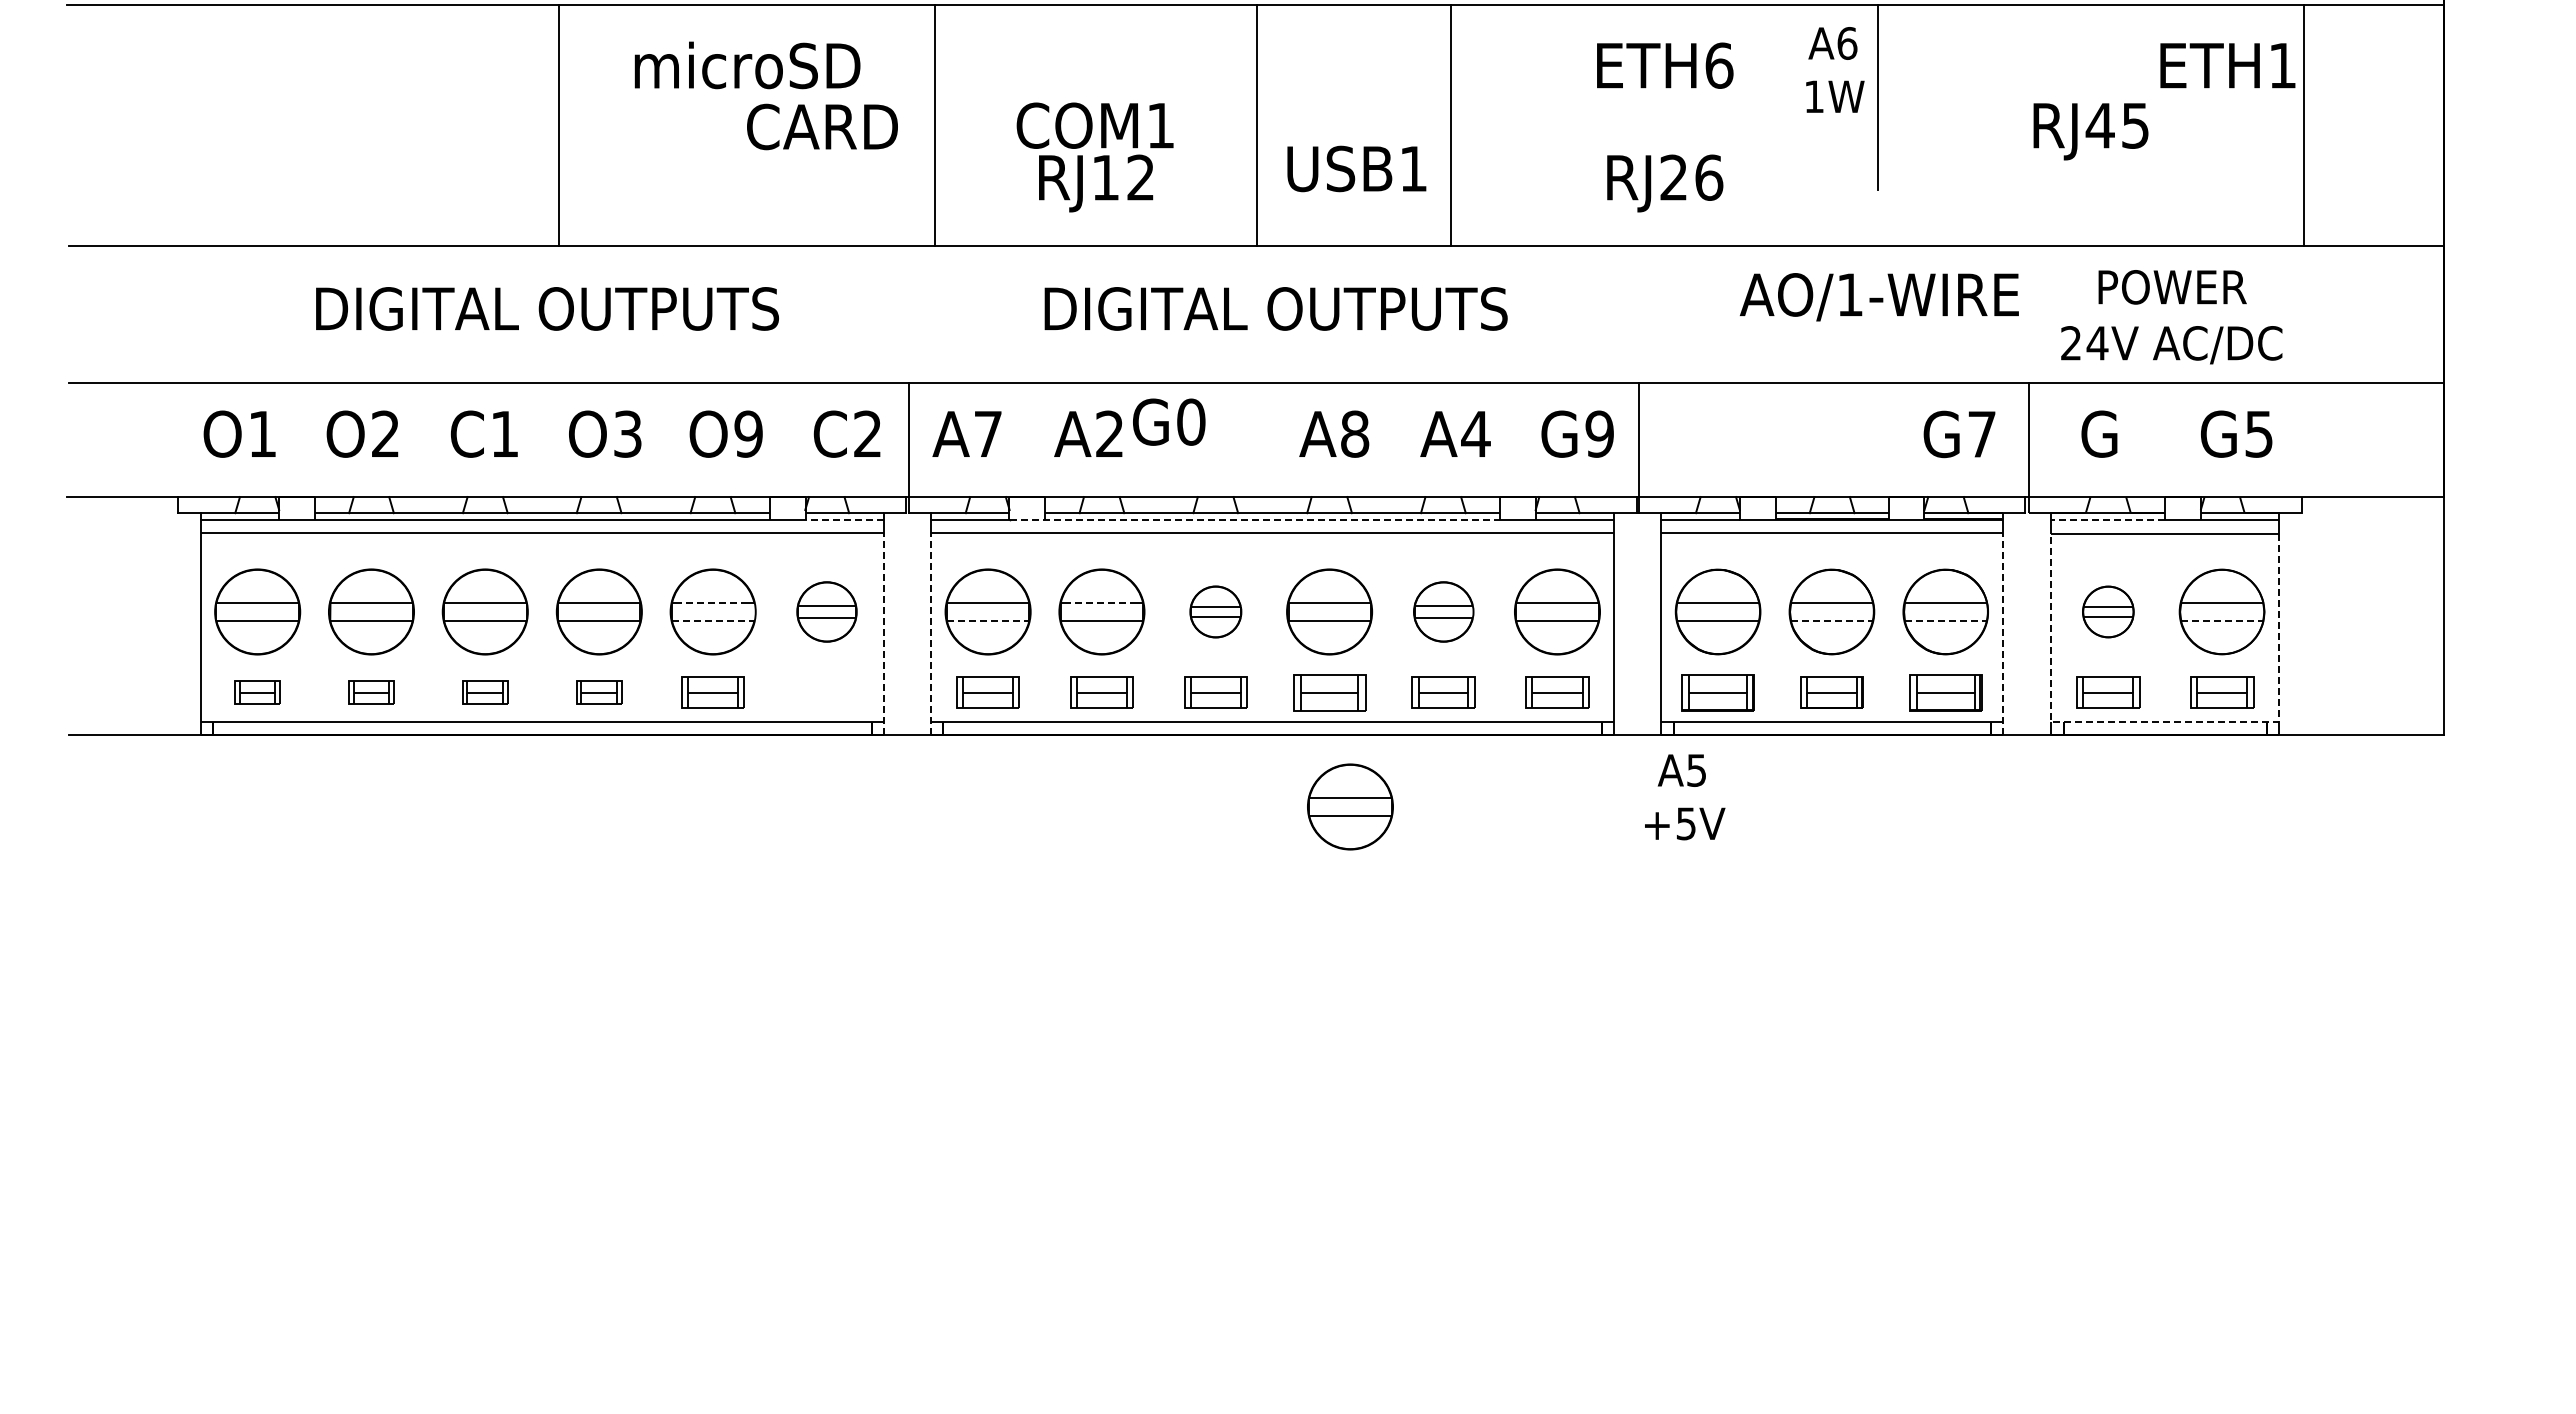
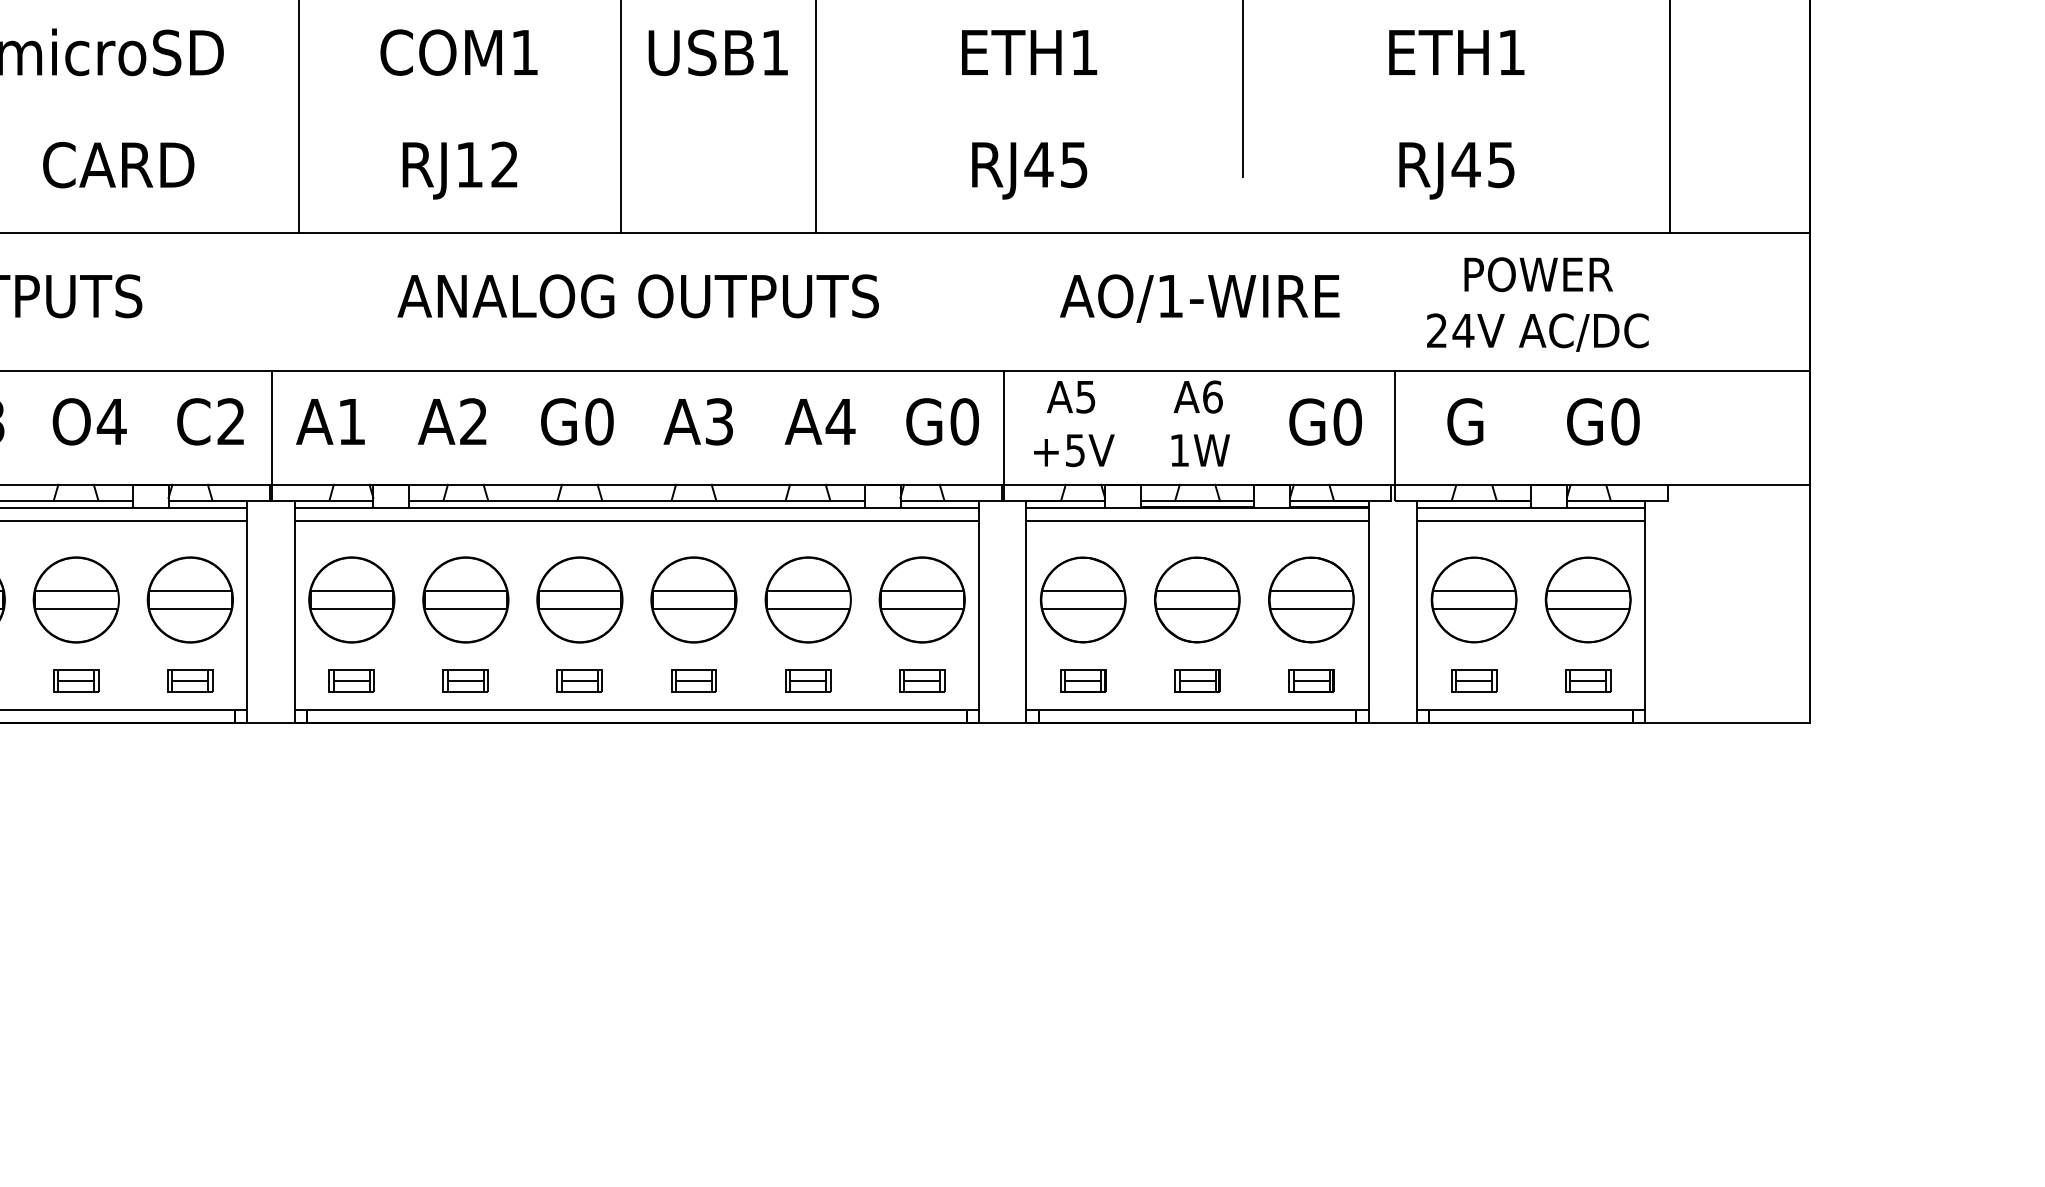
text: (1719, 65) -> (1084, 52), ETH6 -> ETH1
text: (2227, 65) -> (1456, 52), moved
text: (1835, 69) -> (1200, 423), moved
text: (1094, 125) -> (458, 52), moved
text: (822, 126) -> (118, 164), moved
text: (2090, 131) -> (1456, 170), moved
text: (1356, 168) -> (717, 52), moved
text: (1691, 177) -> (1056, 164), RJ26 -> RJ45
text: (1878, 297) -> (1198, 298), moved
text: (1273, 308) -> (637, 295), DIGITAL OUTPUTS -> ANALOG OUTPUTS
text: (1169, 421) -> (577, 421), moved
text: (748, 433) -> (111, 421), O9 -> O4
text: (988, 433) -> (352, 421), A7 -> A1
text: (1355, 433) -> (719, 421), A8 -> A3
text: (1599, 433) -> (964, 421), G9 -> G0
text: (2259, 433) -> (1625, 421), G5 -> G0
text: (1982, 434) -> (1348, 422), G7 -> G0
line: (844, 519) -> (207, 507), dashed -> solid
line: (1254, 519) -> (618, 507), dashed -> solid
line: (2107, 519) -> (1473, 507), dashed -> solid
line: (712, 603) -> (75, 591), dashed -> solid
line: (1101, 603) -> (465, 591), dashed -> solid
part: (826, 611) -> (189, 599), size x1.43
part: (1215, 611) -> (579, 599), size x1.67
part: (1443, 611) -> (808, 599), size x1.43
part: (2108, 611) -> (1474, 599), size x1.67
line: (713, 620) -> (76, 608), dashed -> solid
line: (988, 620) -> (352, 608), dashed -> solid
line: (1832, 620) -> (1197, 608), dashed -> solid
line: (1946, 620) -> (1312, 608), dashed -> solid
line: (2222, 620) -> (1588, 608), dashed -> solid
line: (883, 635) -> (246, 623), dashed -> solid
line: (930, 635) -> (294, 623), dashed -> solid
line: (2002, 635) -> (1368, 623), dashed -> solid
part: (713, 692) -> (76, 680), size x0.71
part: (826, 692) -> (189, 680), added
part: (987, 692) -> (351, 680), size x0.71
part: (1101, 692) -> (465, 680), size x0.71
part: (1215, 692) -> (579, 680), size x0.71
part: (1329, 692) -> (693, 680), size x0.62
part: (1443, 692) -> (808, 680), size x0.71
part: (1557, 692) -> (922, 680), size x0.71
part: (1718, 692) -> (1083, 680), size x0.62
part: (1832, 692) -> (1197, 680), size x0.71
part: (1945, 692) -> (1311, 680), size x0.62
part: (2108, 692) -> (1474, 680), size x0.71
part: (2222, 692) -> (1588, 680), size x0.71
line: (2165, 721) -> (1531, 709), dashed -> solid
text: (1685, 797) -> (1074, 424), moved
part: (1350, 806) -> (714, 794), removed

